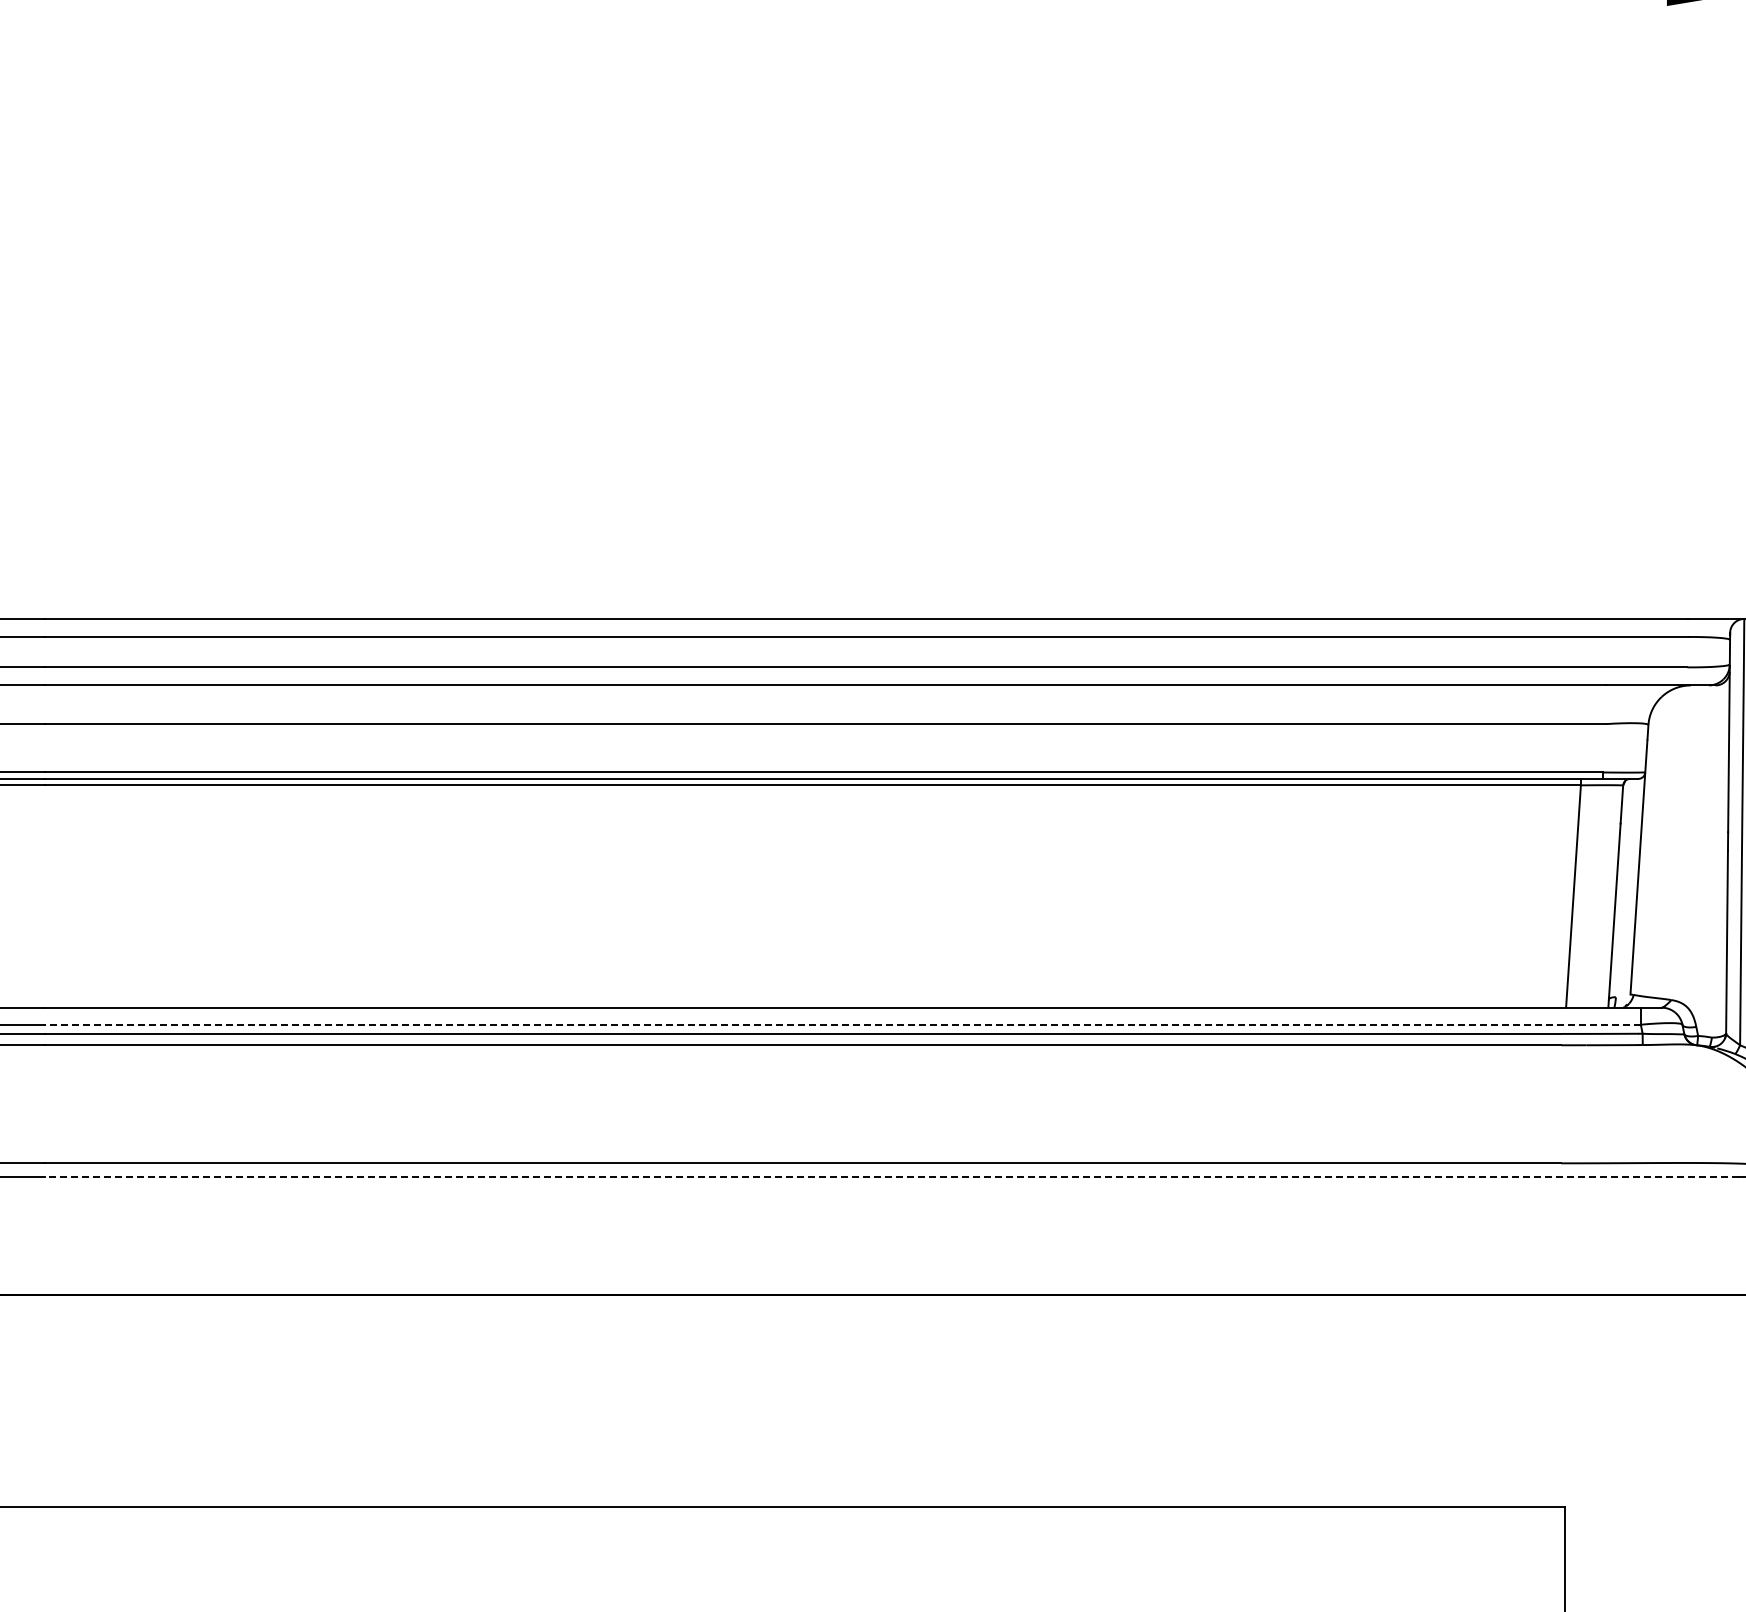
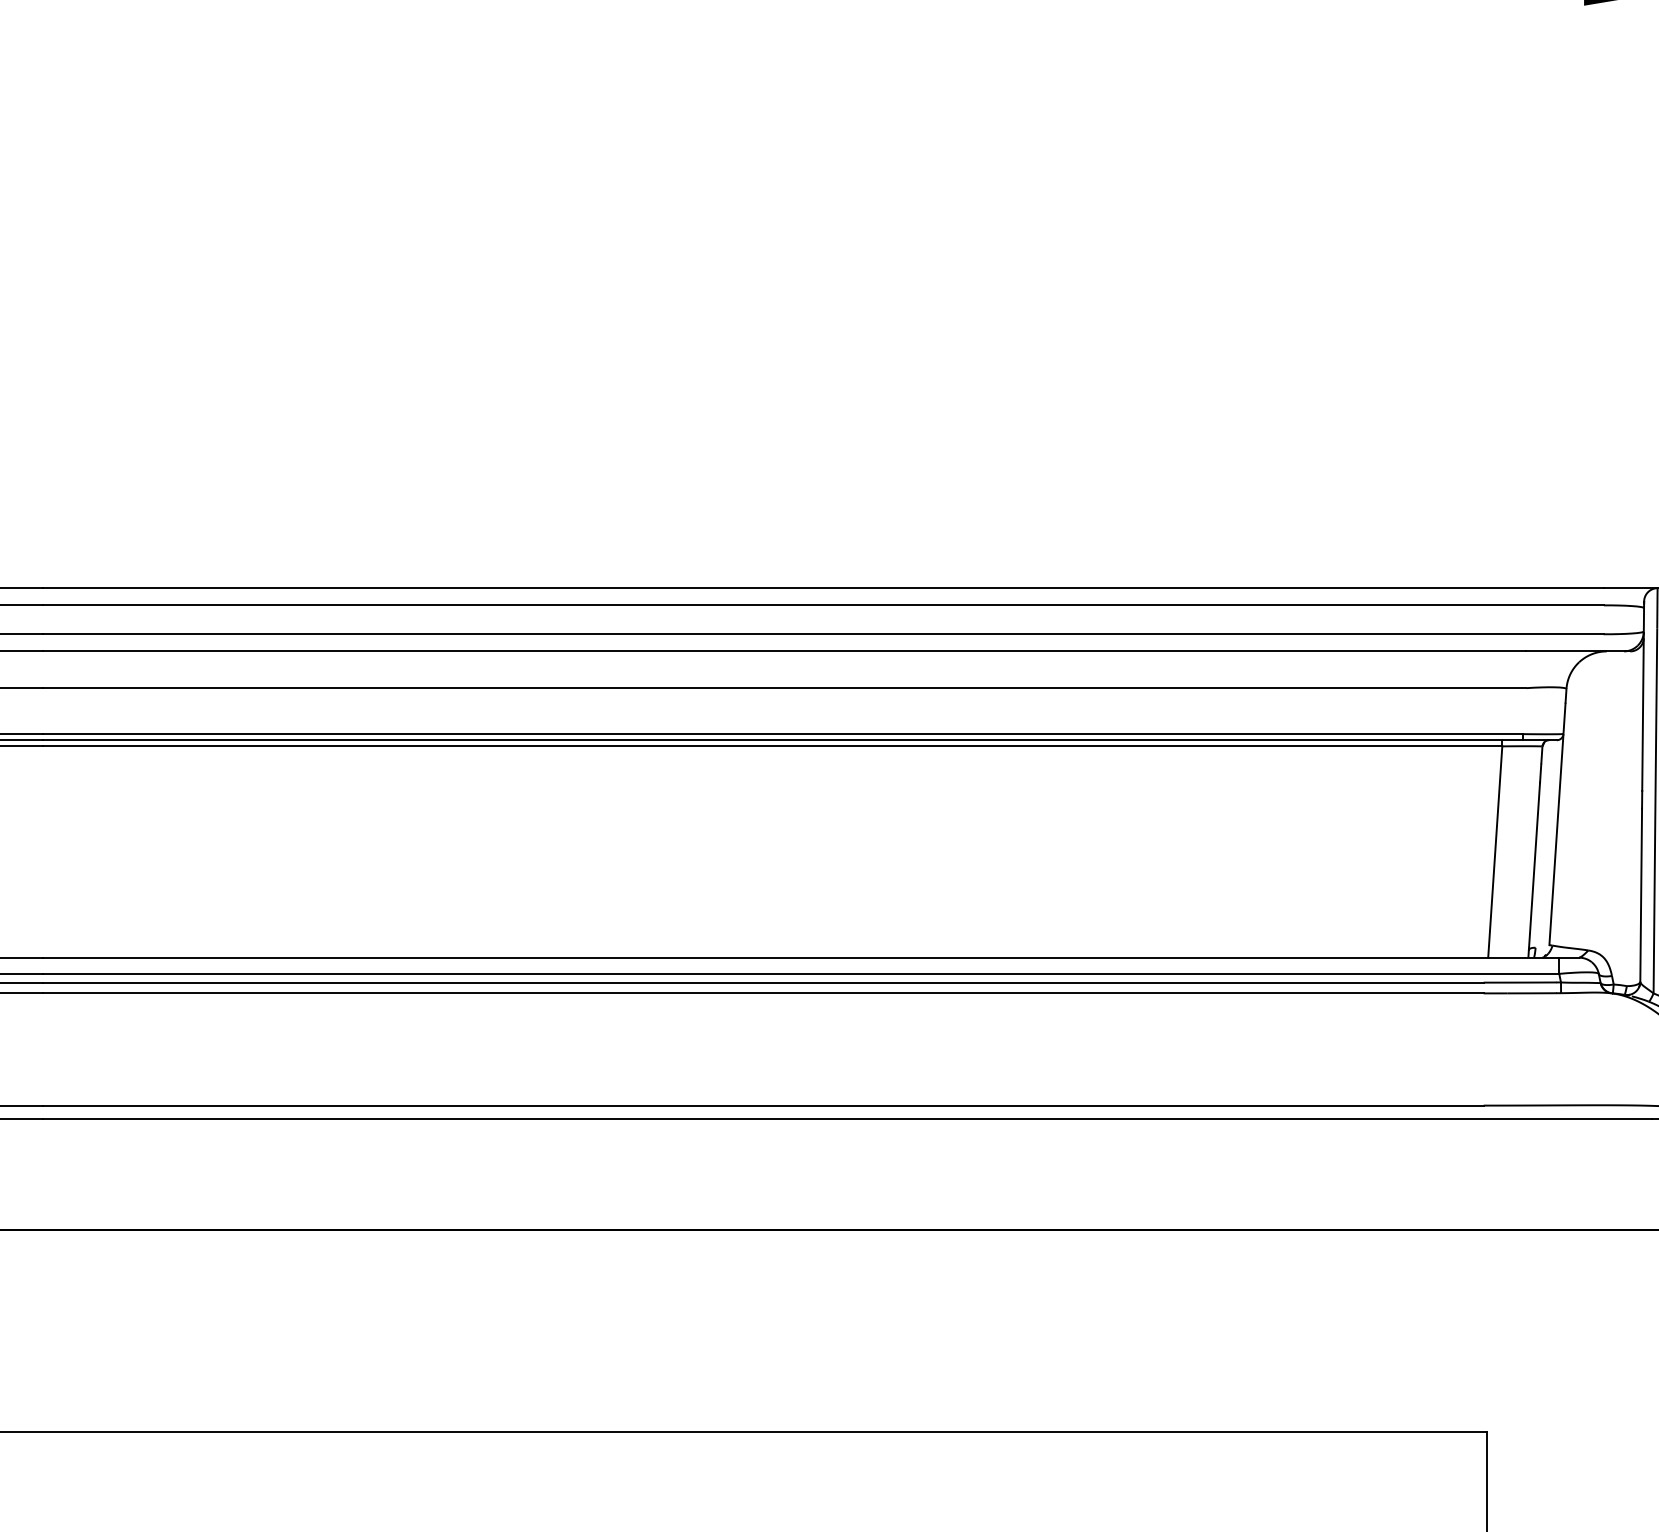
line: (843, 1024) -> (801, 973), dashed -> solid
line: (892, 1176) -> (848, 1118), dashed -> solid

